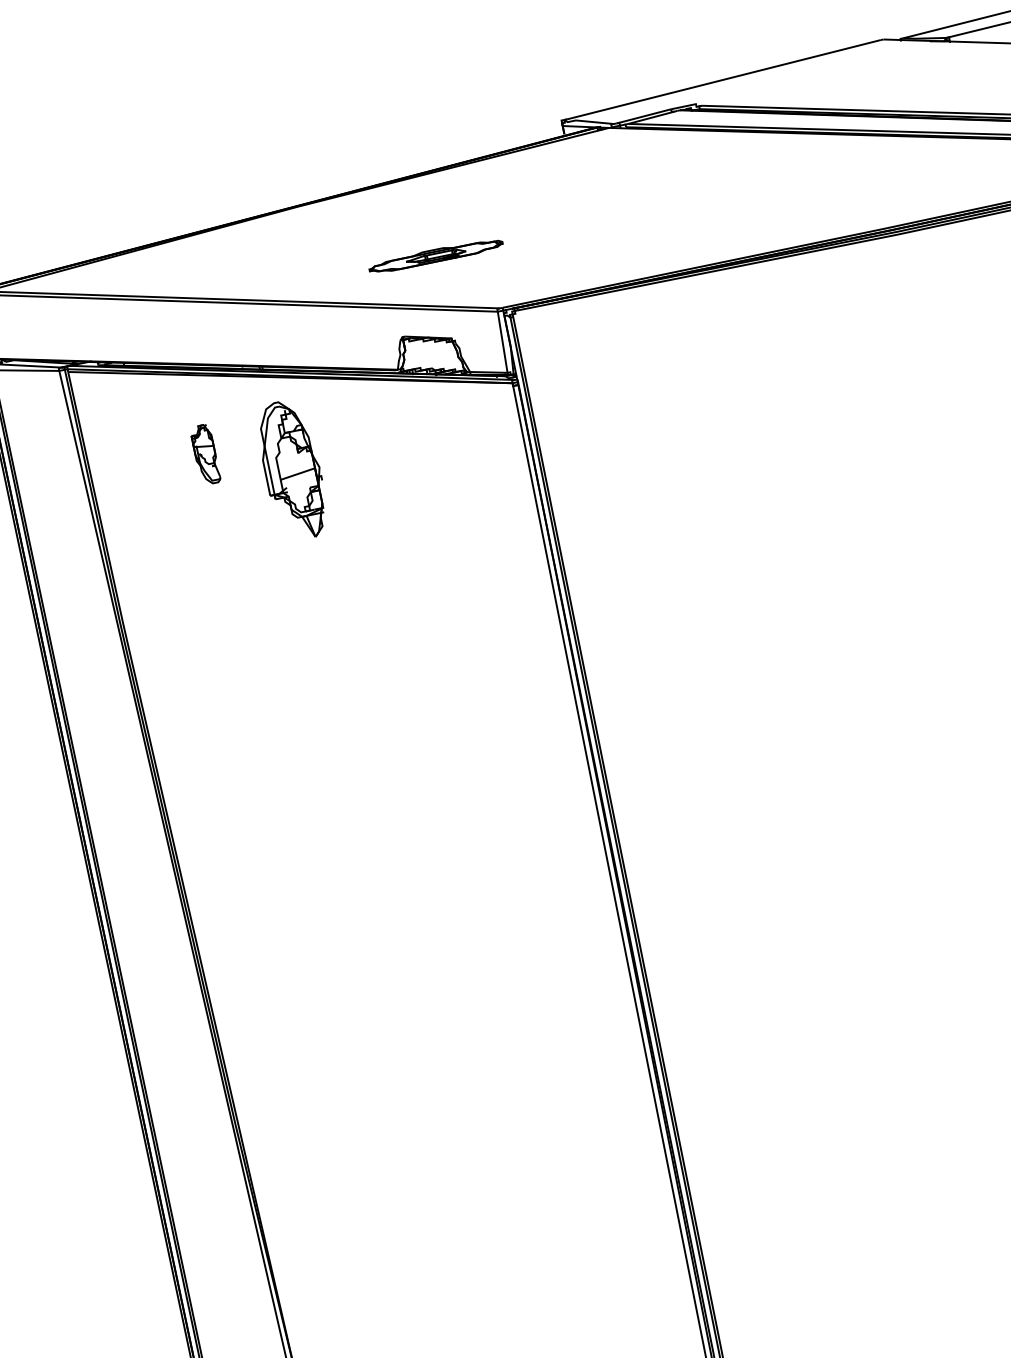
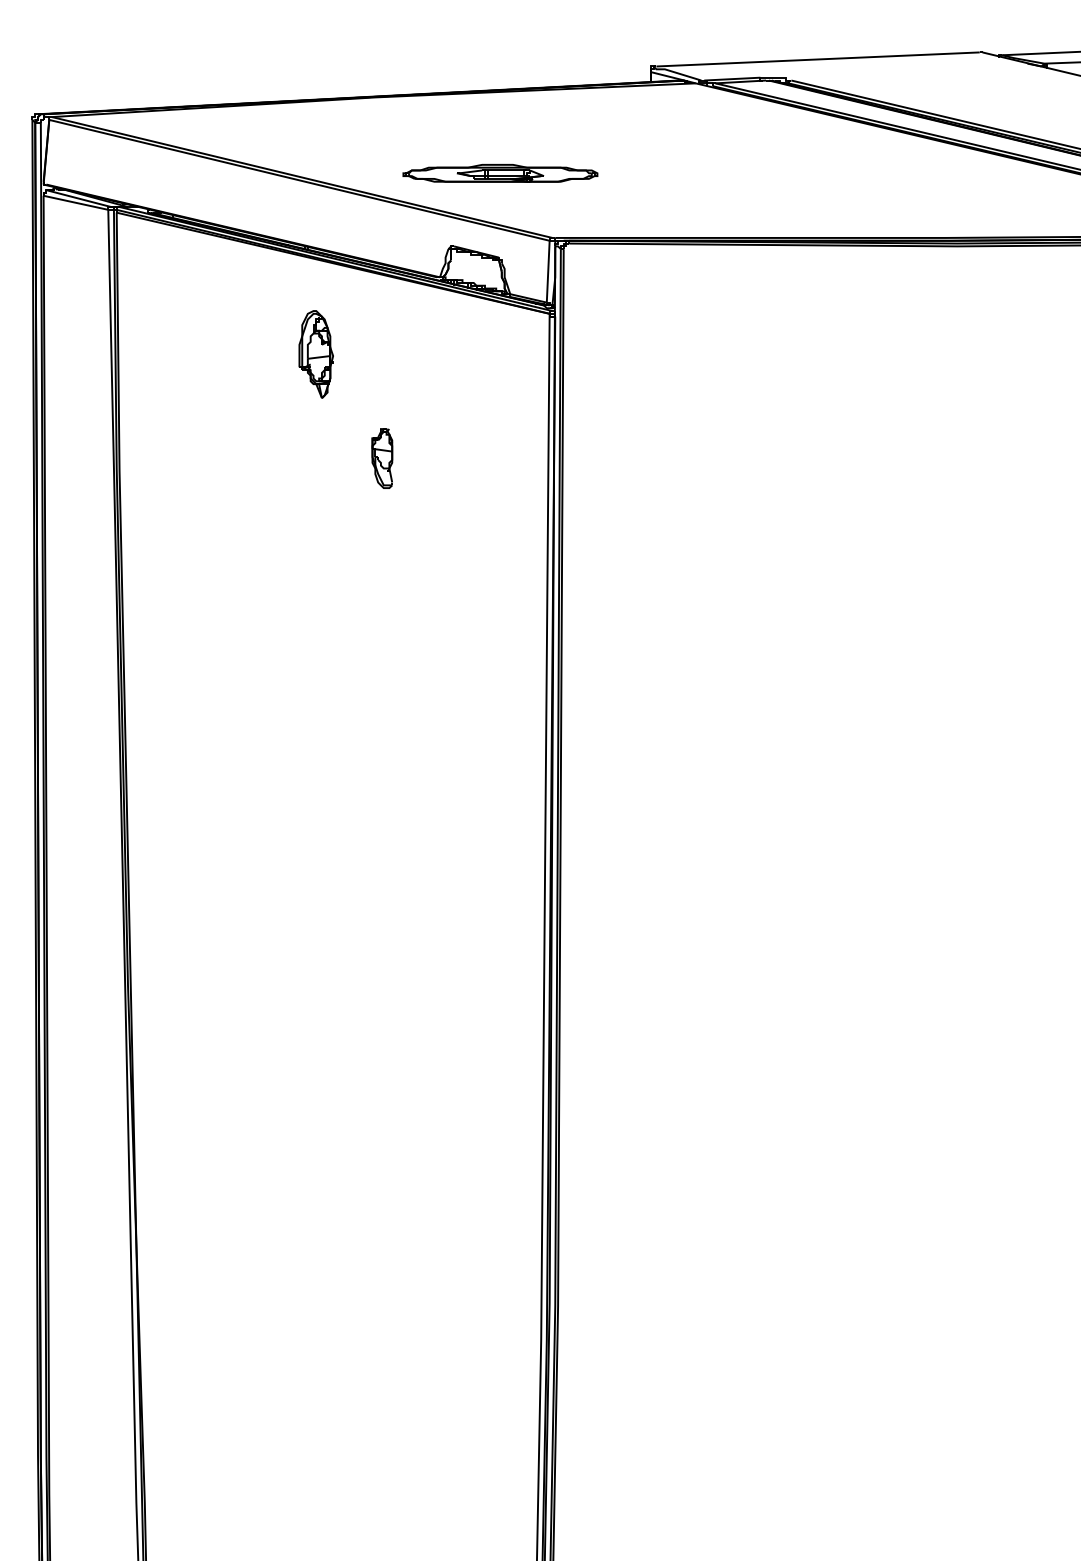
part: (436, 255) -> (500, 173), size x1.43
part: (205, 454) -> (382, 458), moved
part: (291, 470) -> (315, 354), size x0.62

